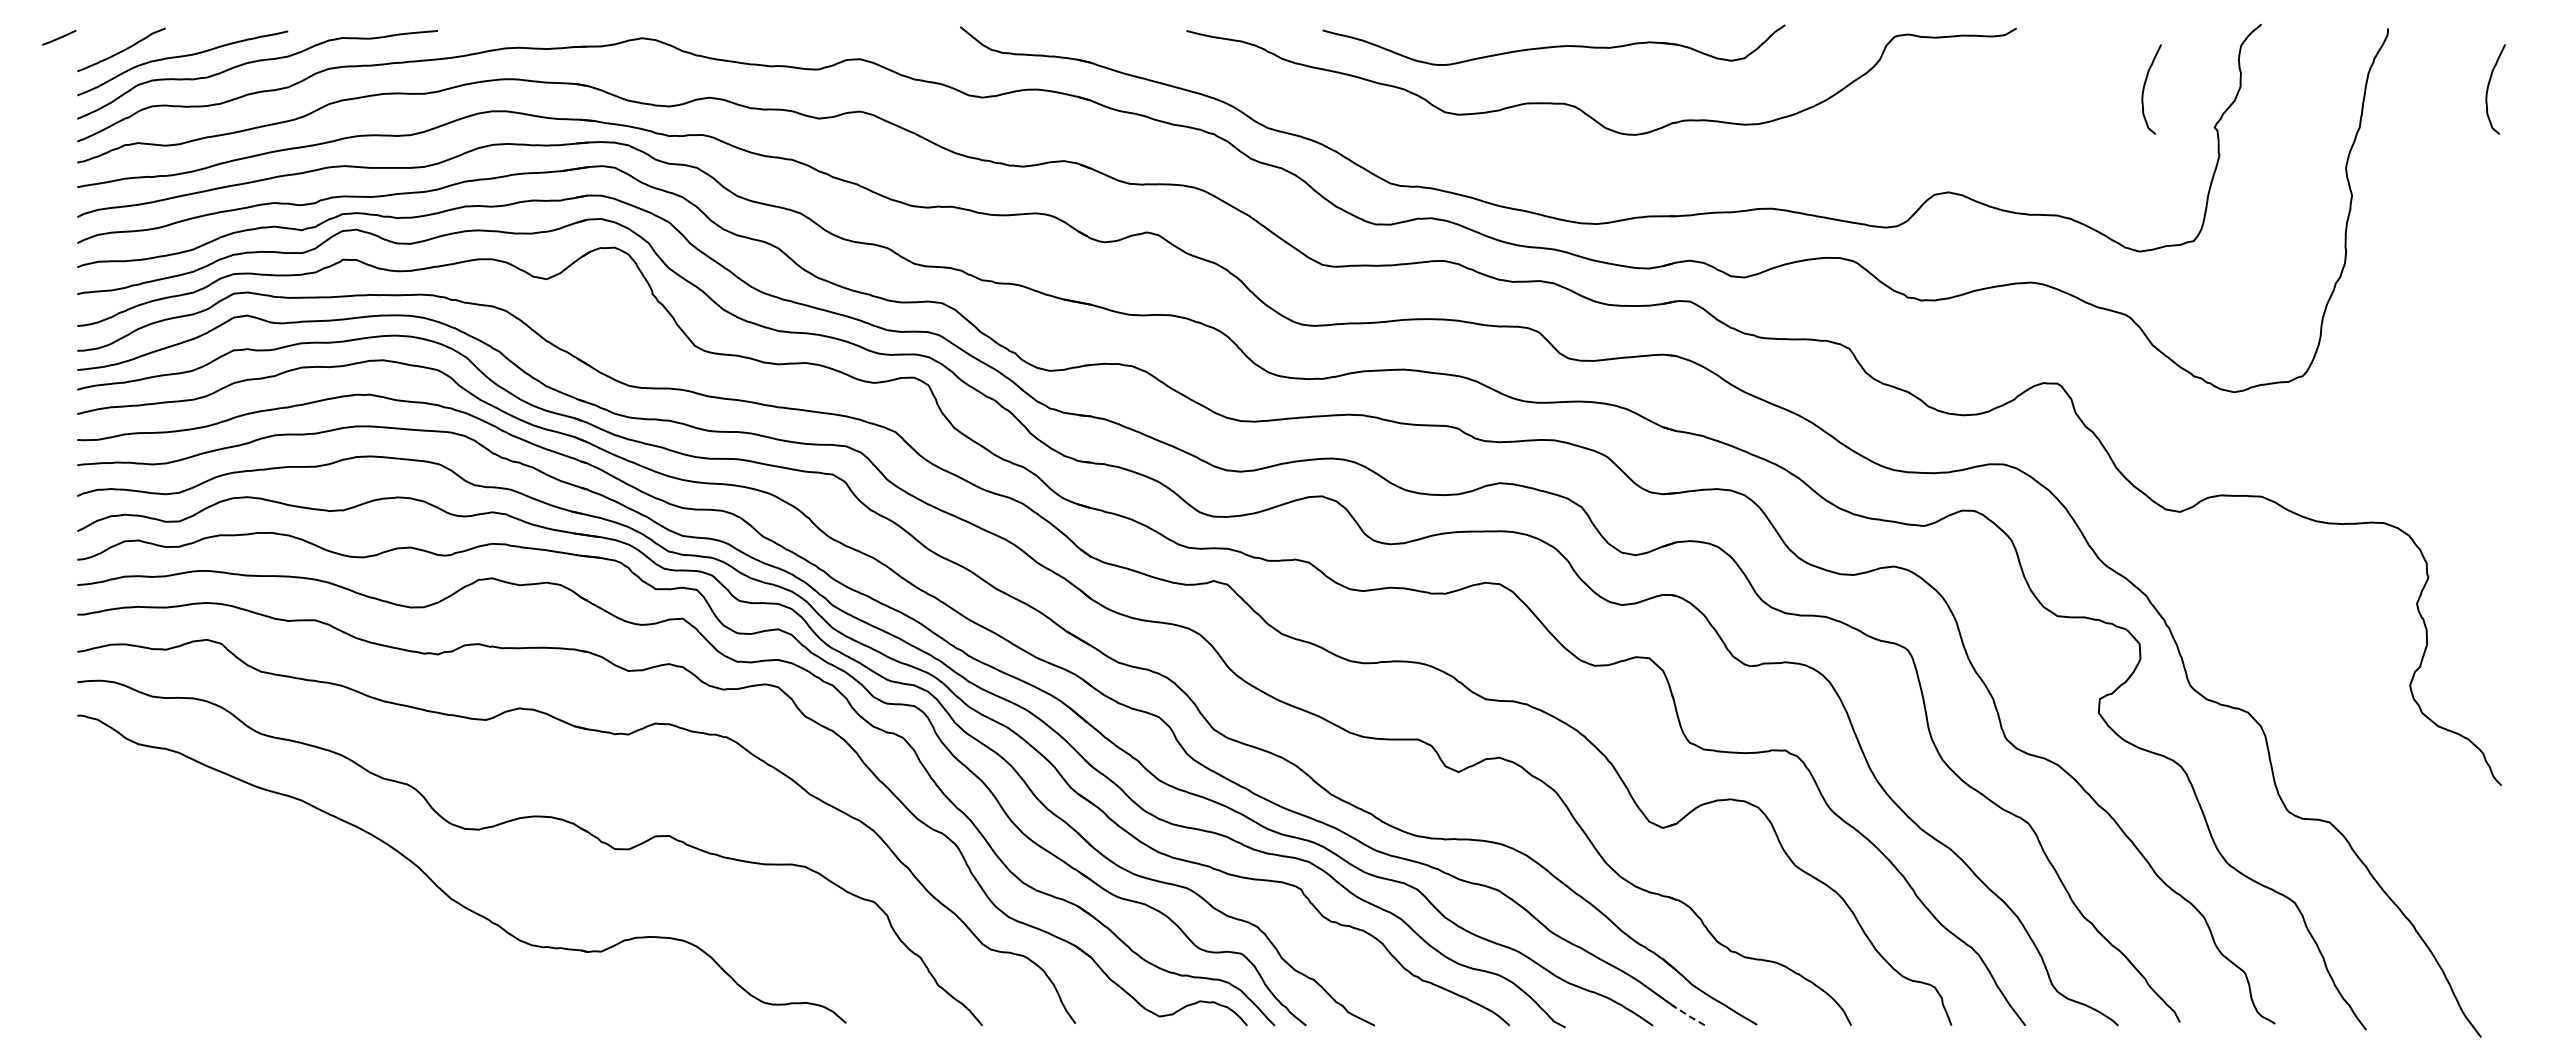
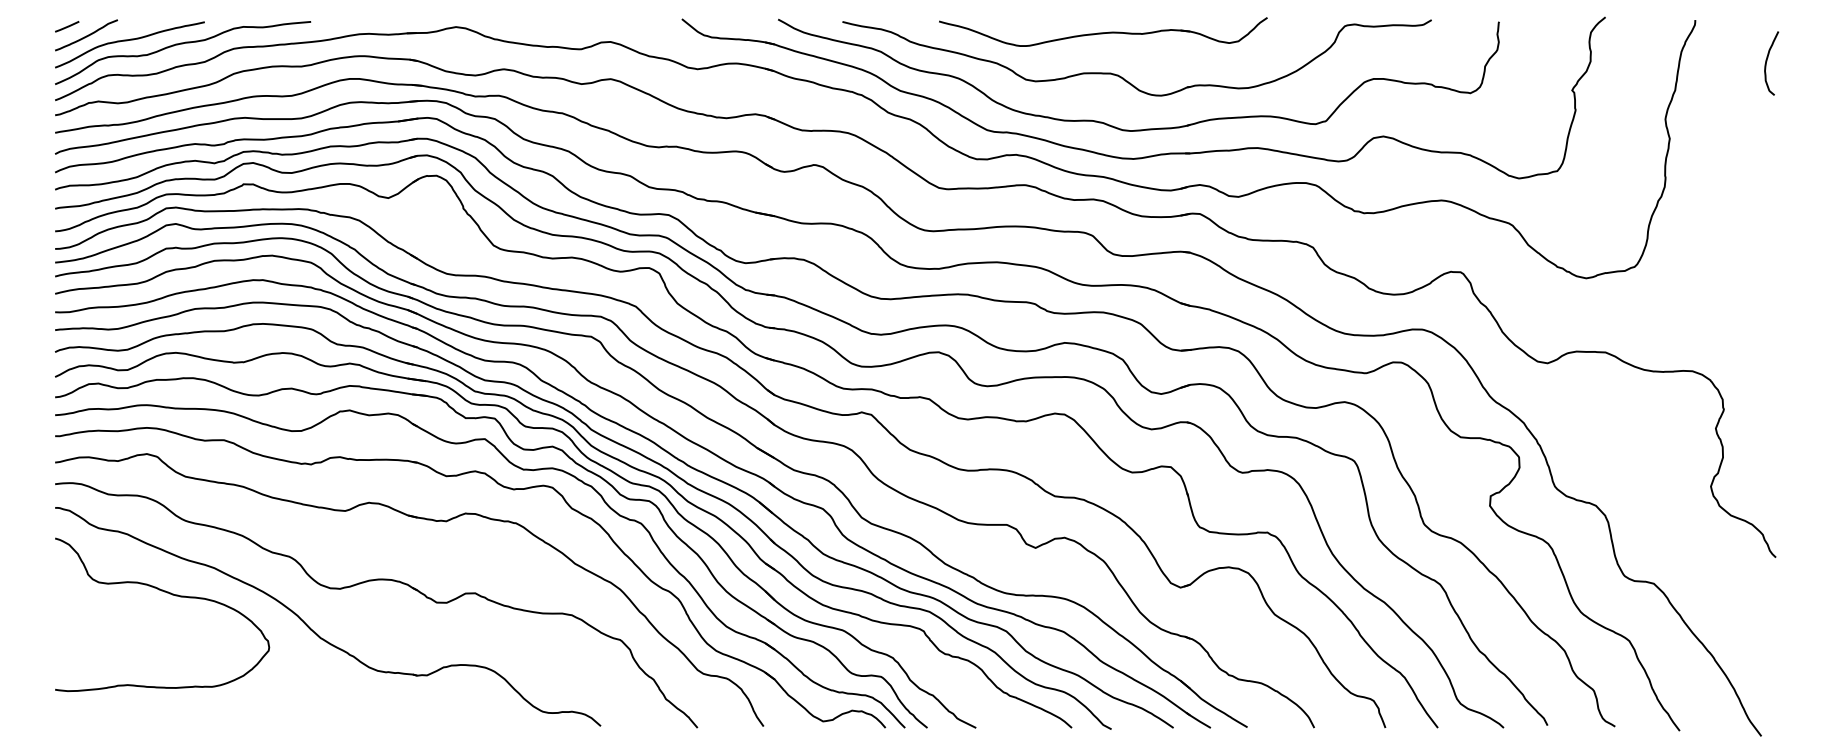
line: (59, 37) -> (67, 26), moved
curve: (2144, 89) -> (1522, 63), removed
part: (1606, 182) -> (1140, 129), added
curve: (239, 837) -> (170, 594), added
line: (1687, 1015) -> (1198, 720), dashed -> solid

